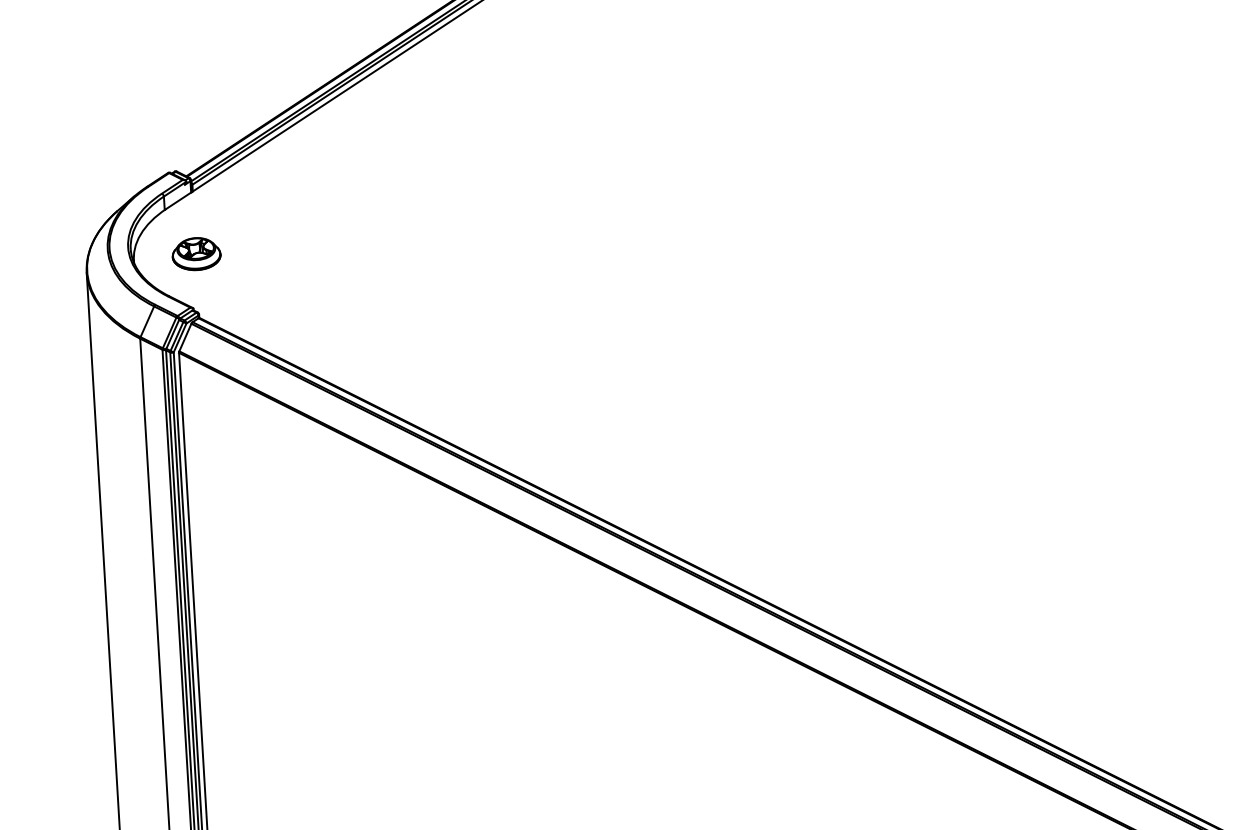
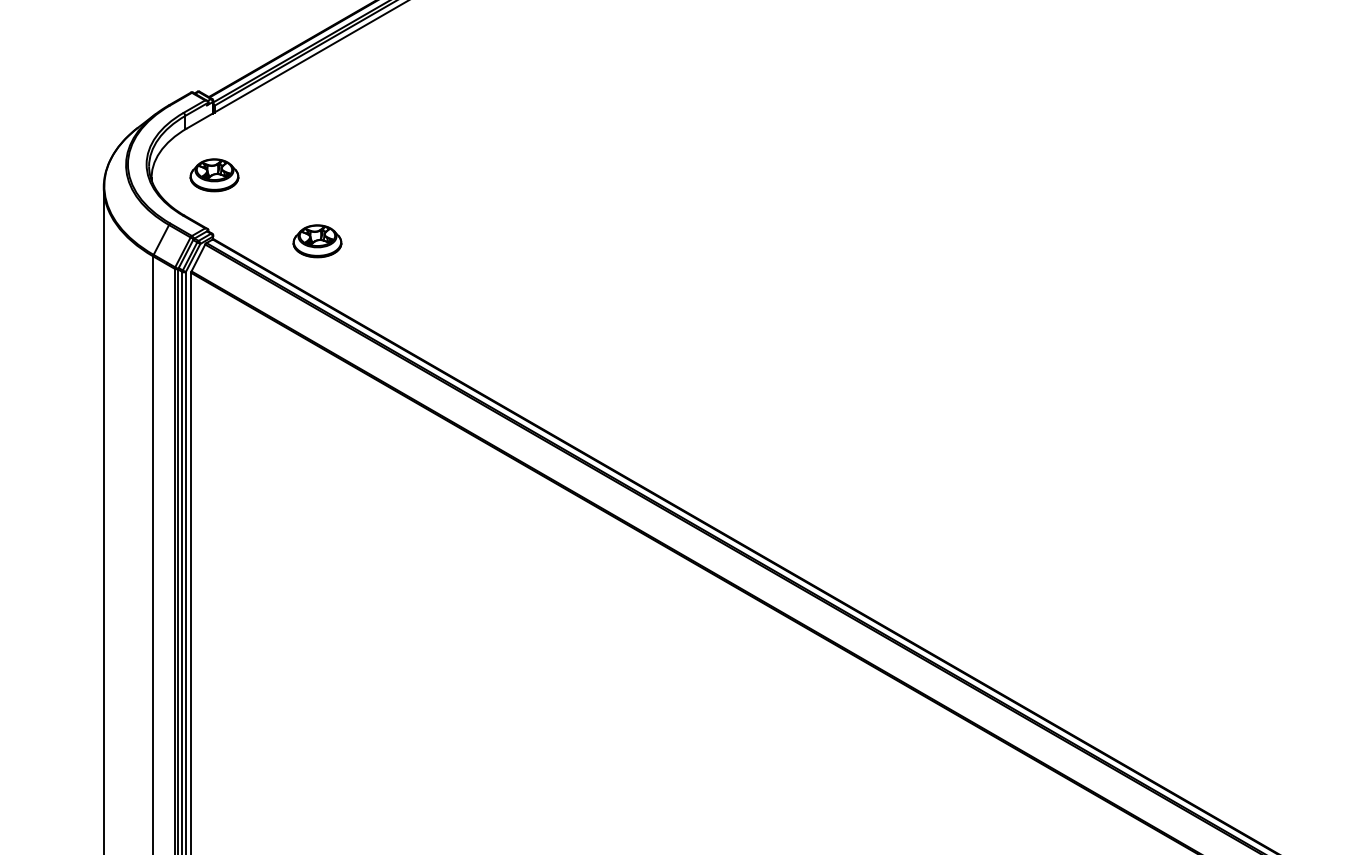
part: (303, 314) -> (317, 241), added

